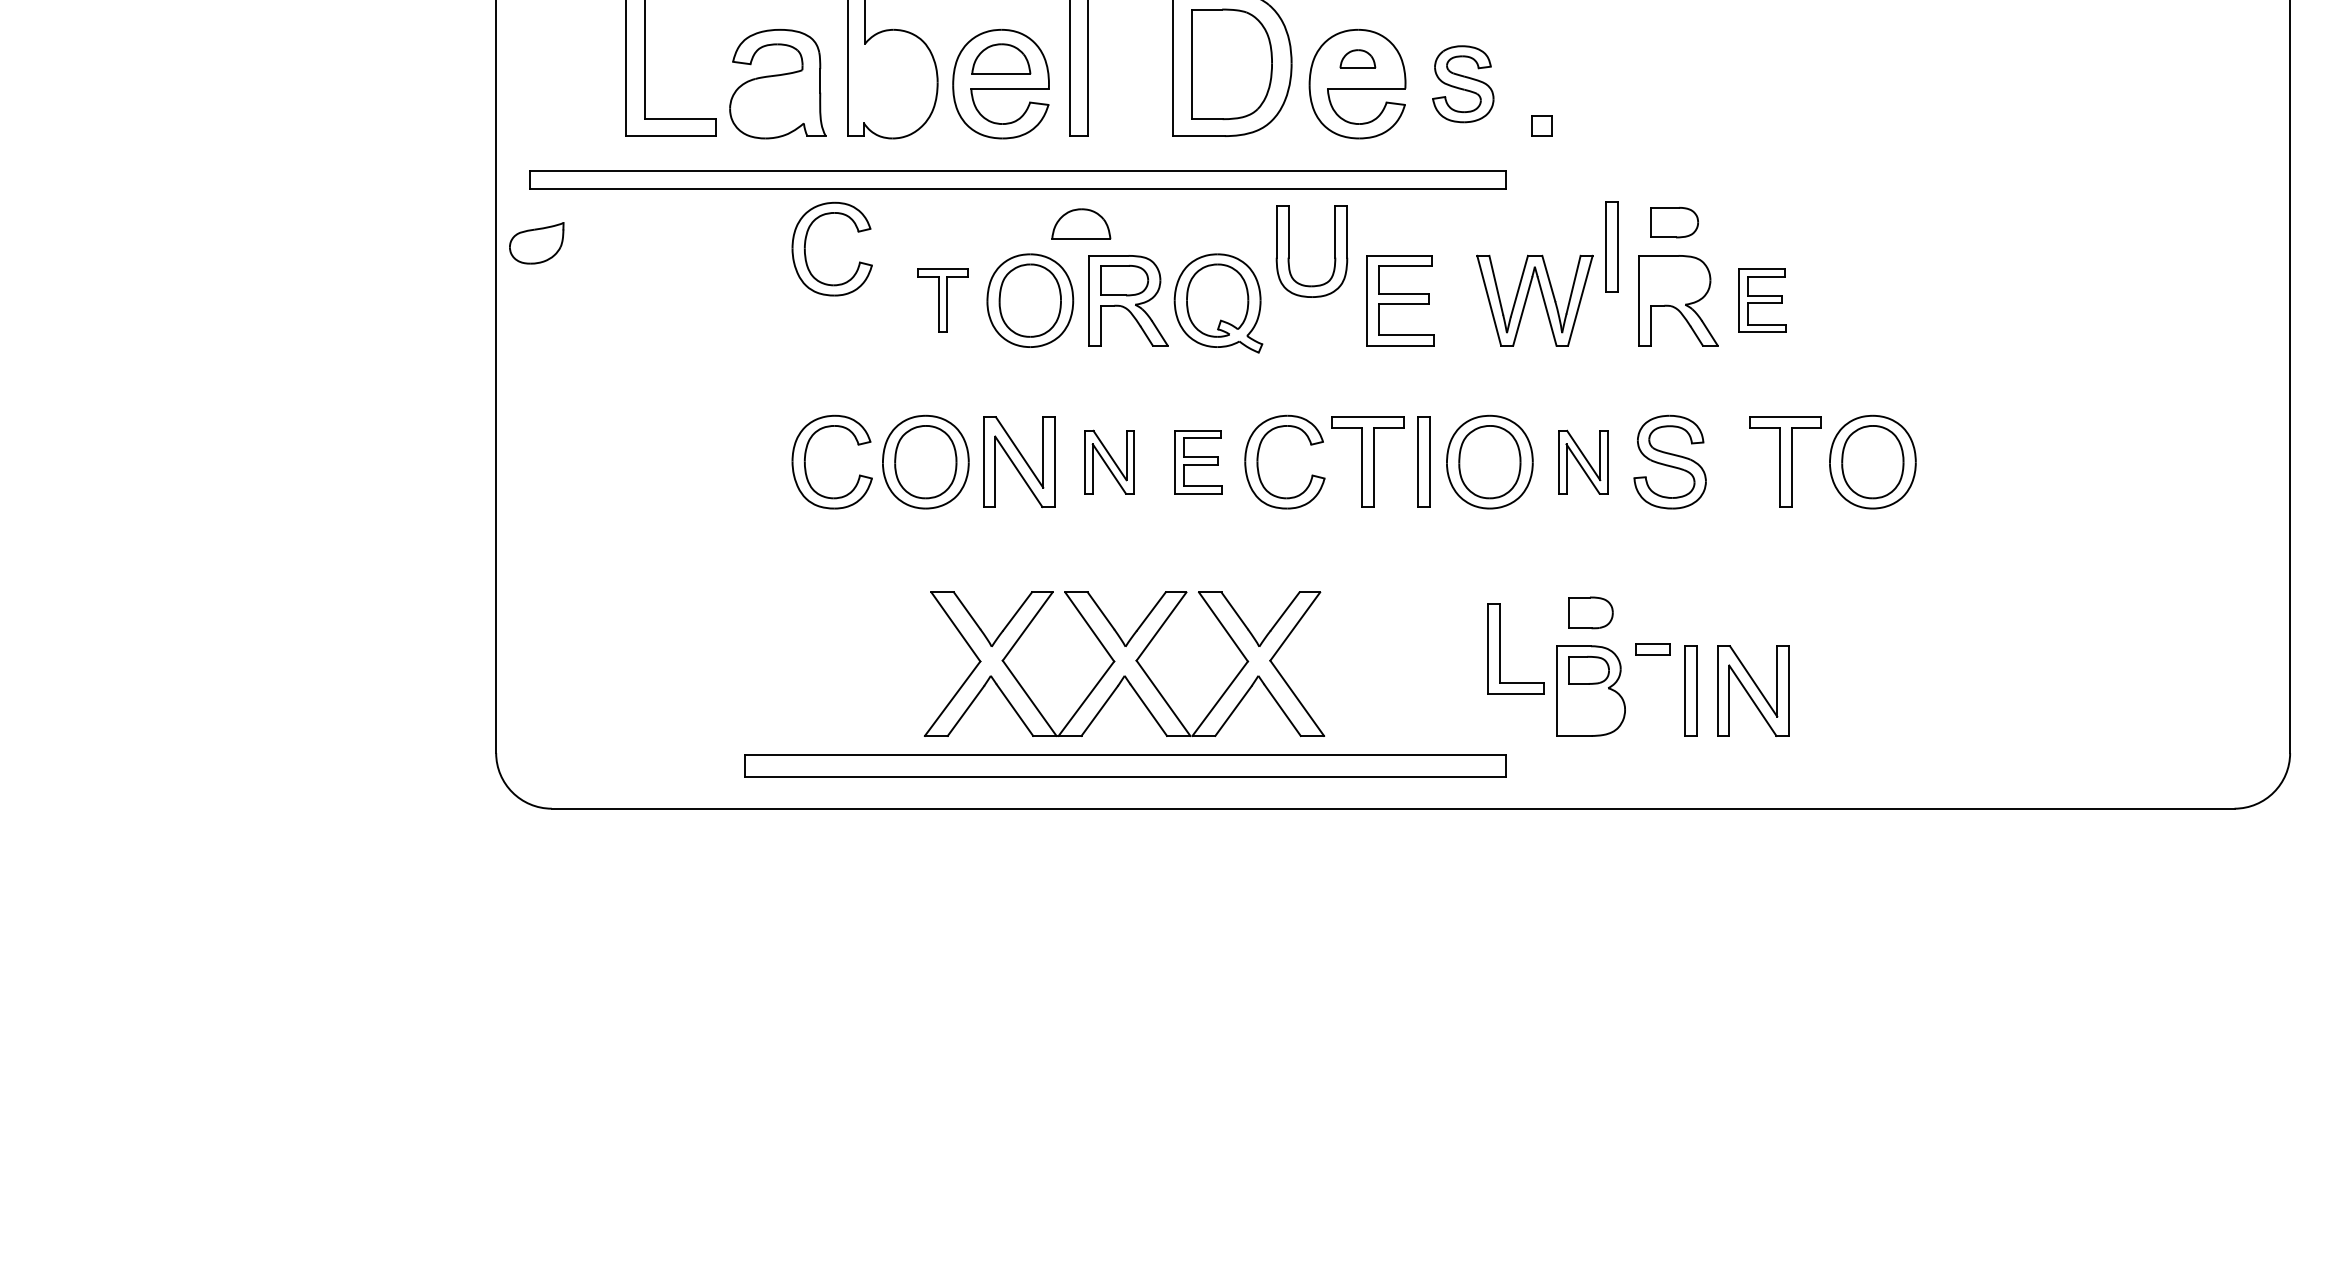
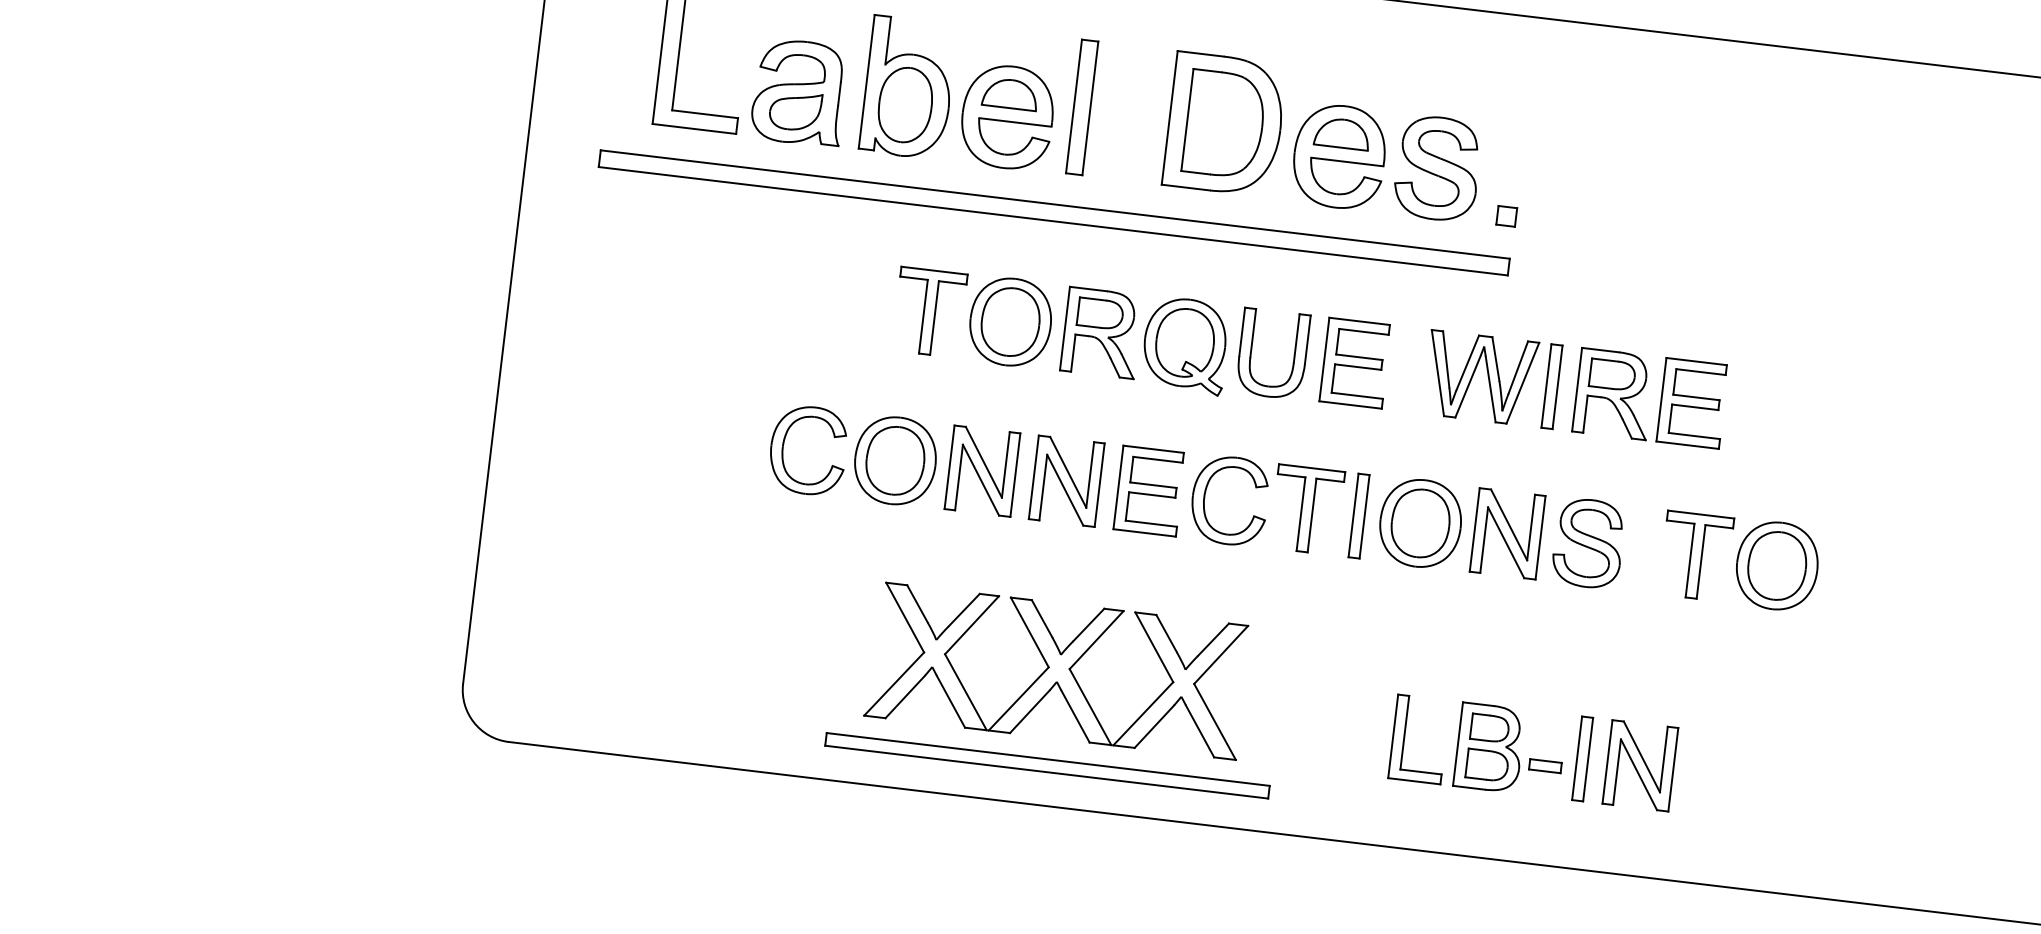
part: (1357, 58) -> (1342, 132), size x1.67
part: (891, 83) -> (905, 104), added
part: (1463, 84) -> (1438, 168), size x1.43
part: (1017, 179) -> (1054, 212), moved
part: (1674, 222) -> (1612, 374), moved
part: (1081, 223) -> (1066, 255), removed
part: (806, 242) -> (808, 243), removed
part: (536, 243) -> (795, 111), moved
part: (1611, 246) -> (1551, 386), moved
part: (1289, 251) -> (1251, 351), moved
part: (943, 300) -> (929, 312), size x1.43
part: (1762, 300) -> (1692, 403), size x1.43
part: (1198, 461) -> (1149, 490), size x1.43
part: (1109, 462) -> (1066, 481), size x1.43
part: (1583, 462) -> (1507, 534), size x1.43
part: (1590, 612) -> (1486, 764), moved
part: (1500, 648) -> (1405, 737), moved
part: (1652, 649) -> (1545, 766), moved
part: (1124, 765) -> (1046, 765), size x0.62

